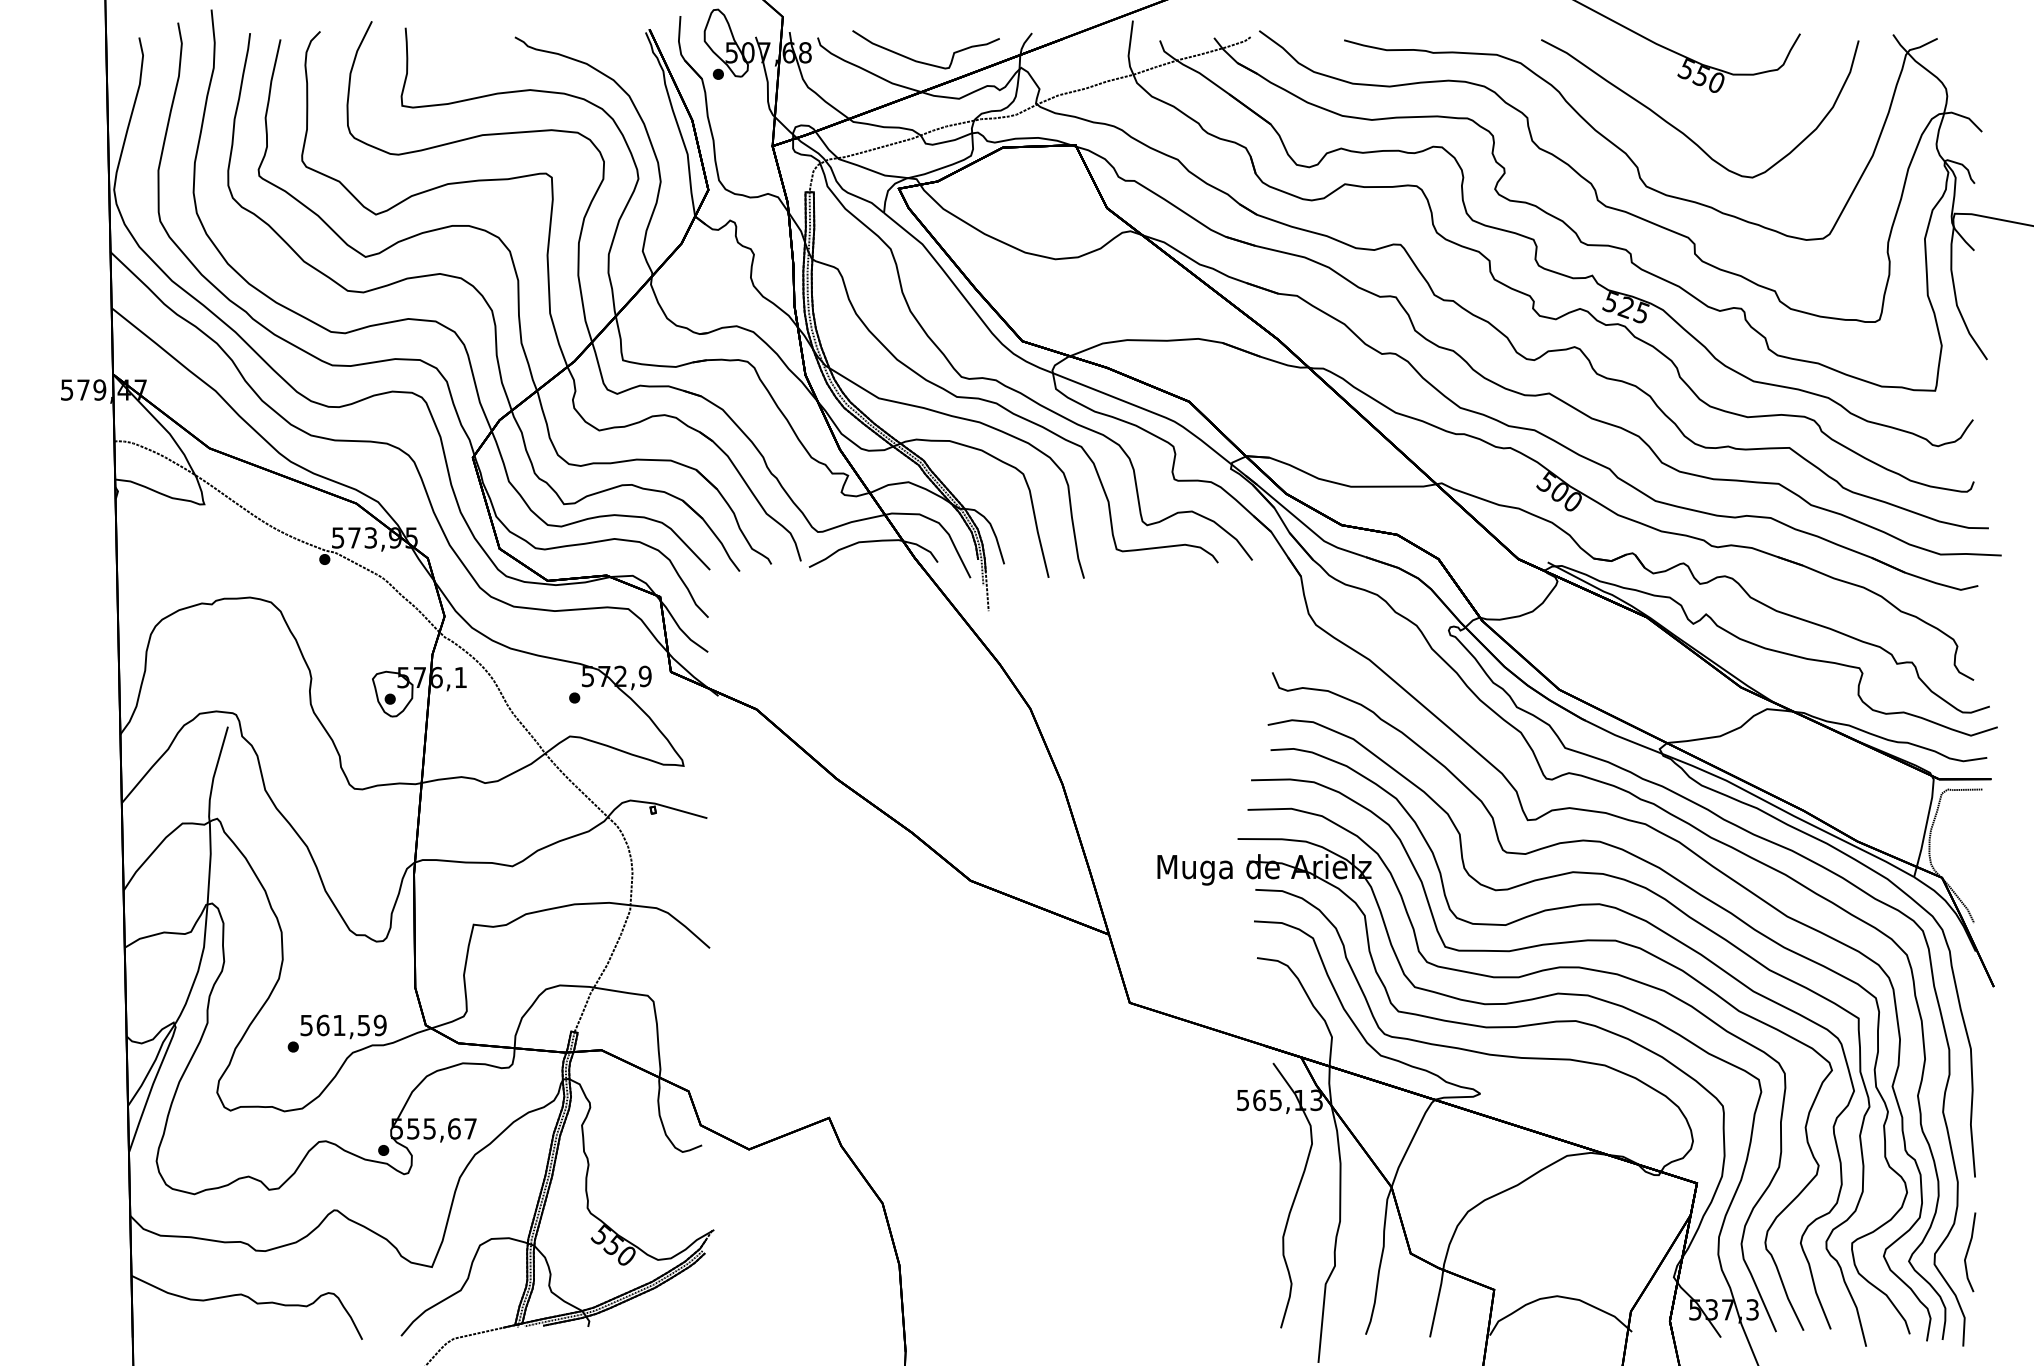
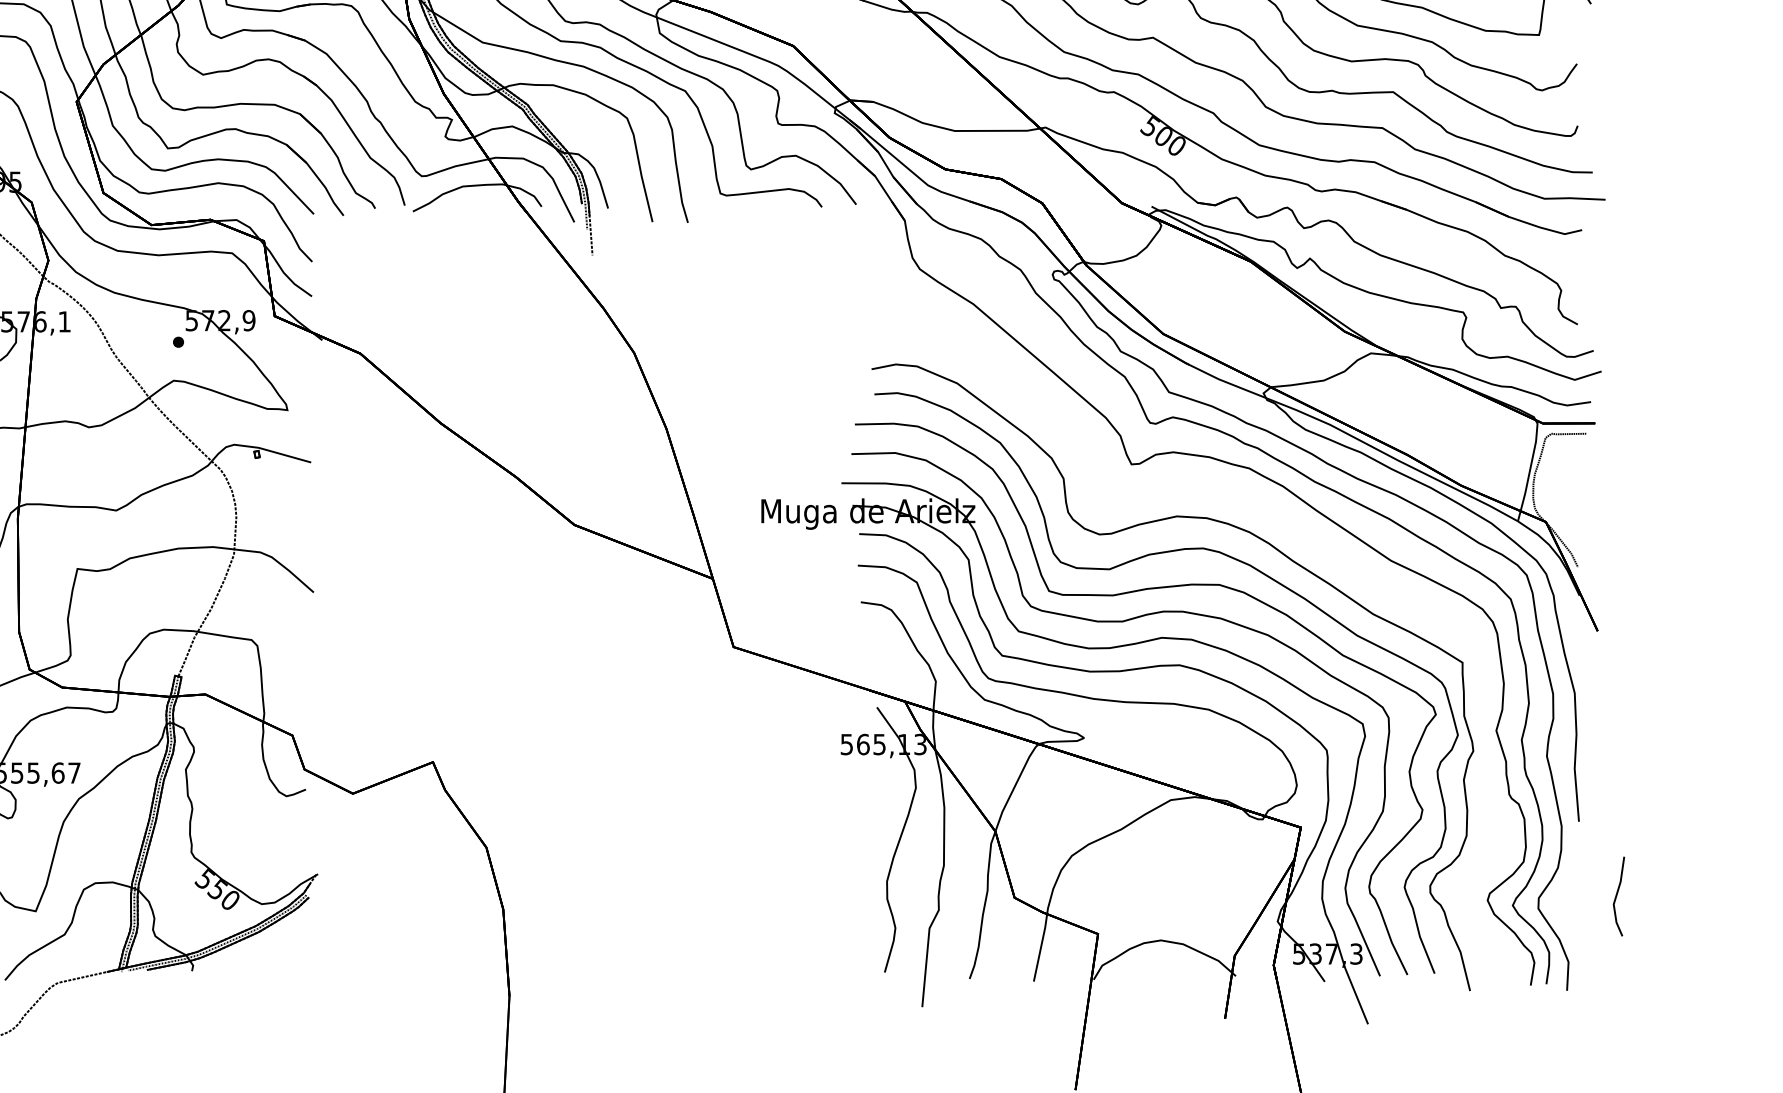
curve: (1673, 878) -> (1277, 522), removed
line: (1968, 1252) -> (1617, 896), moved

